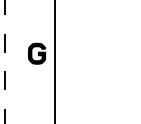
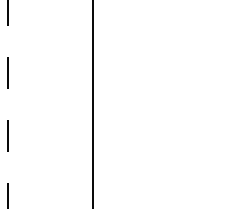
part: (36, 53) -> (61, 90), removed

